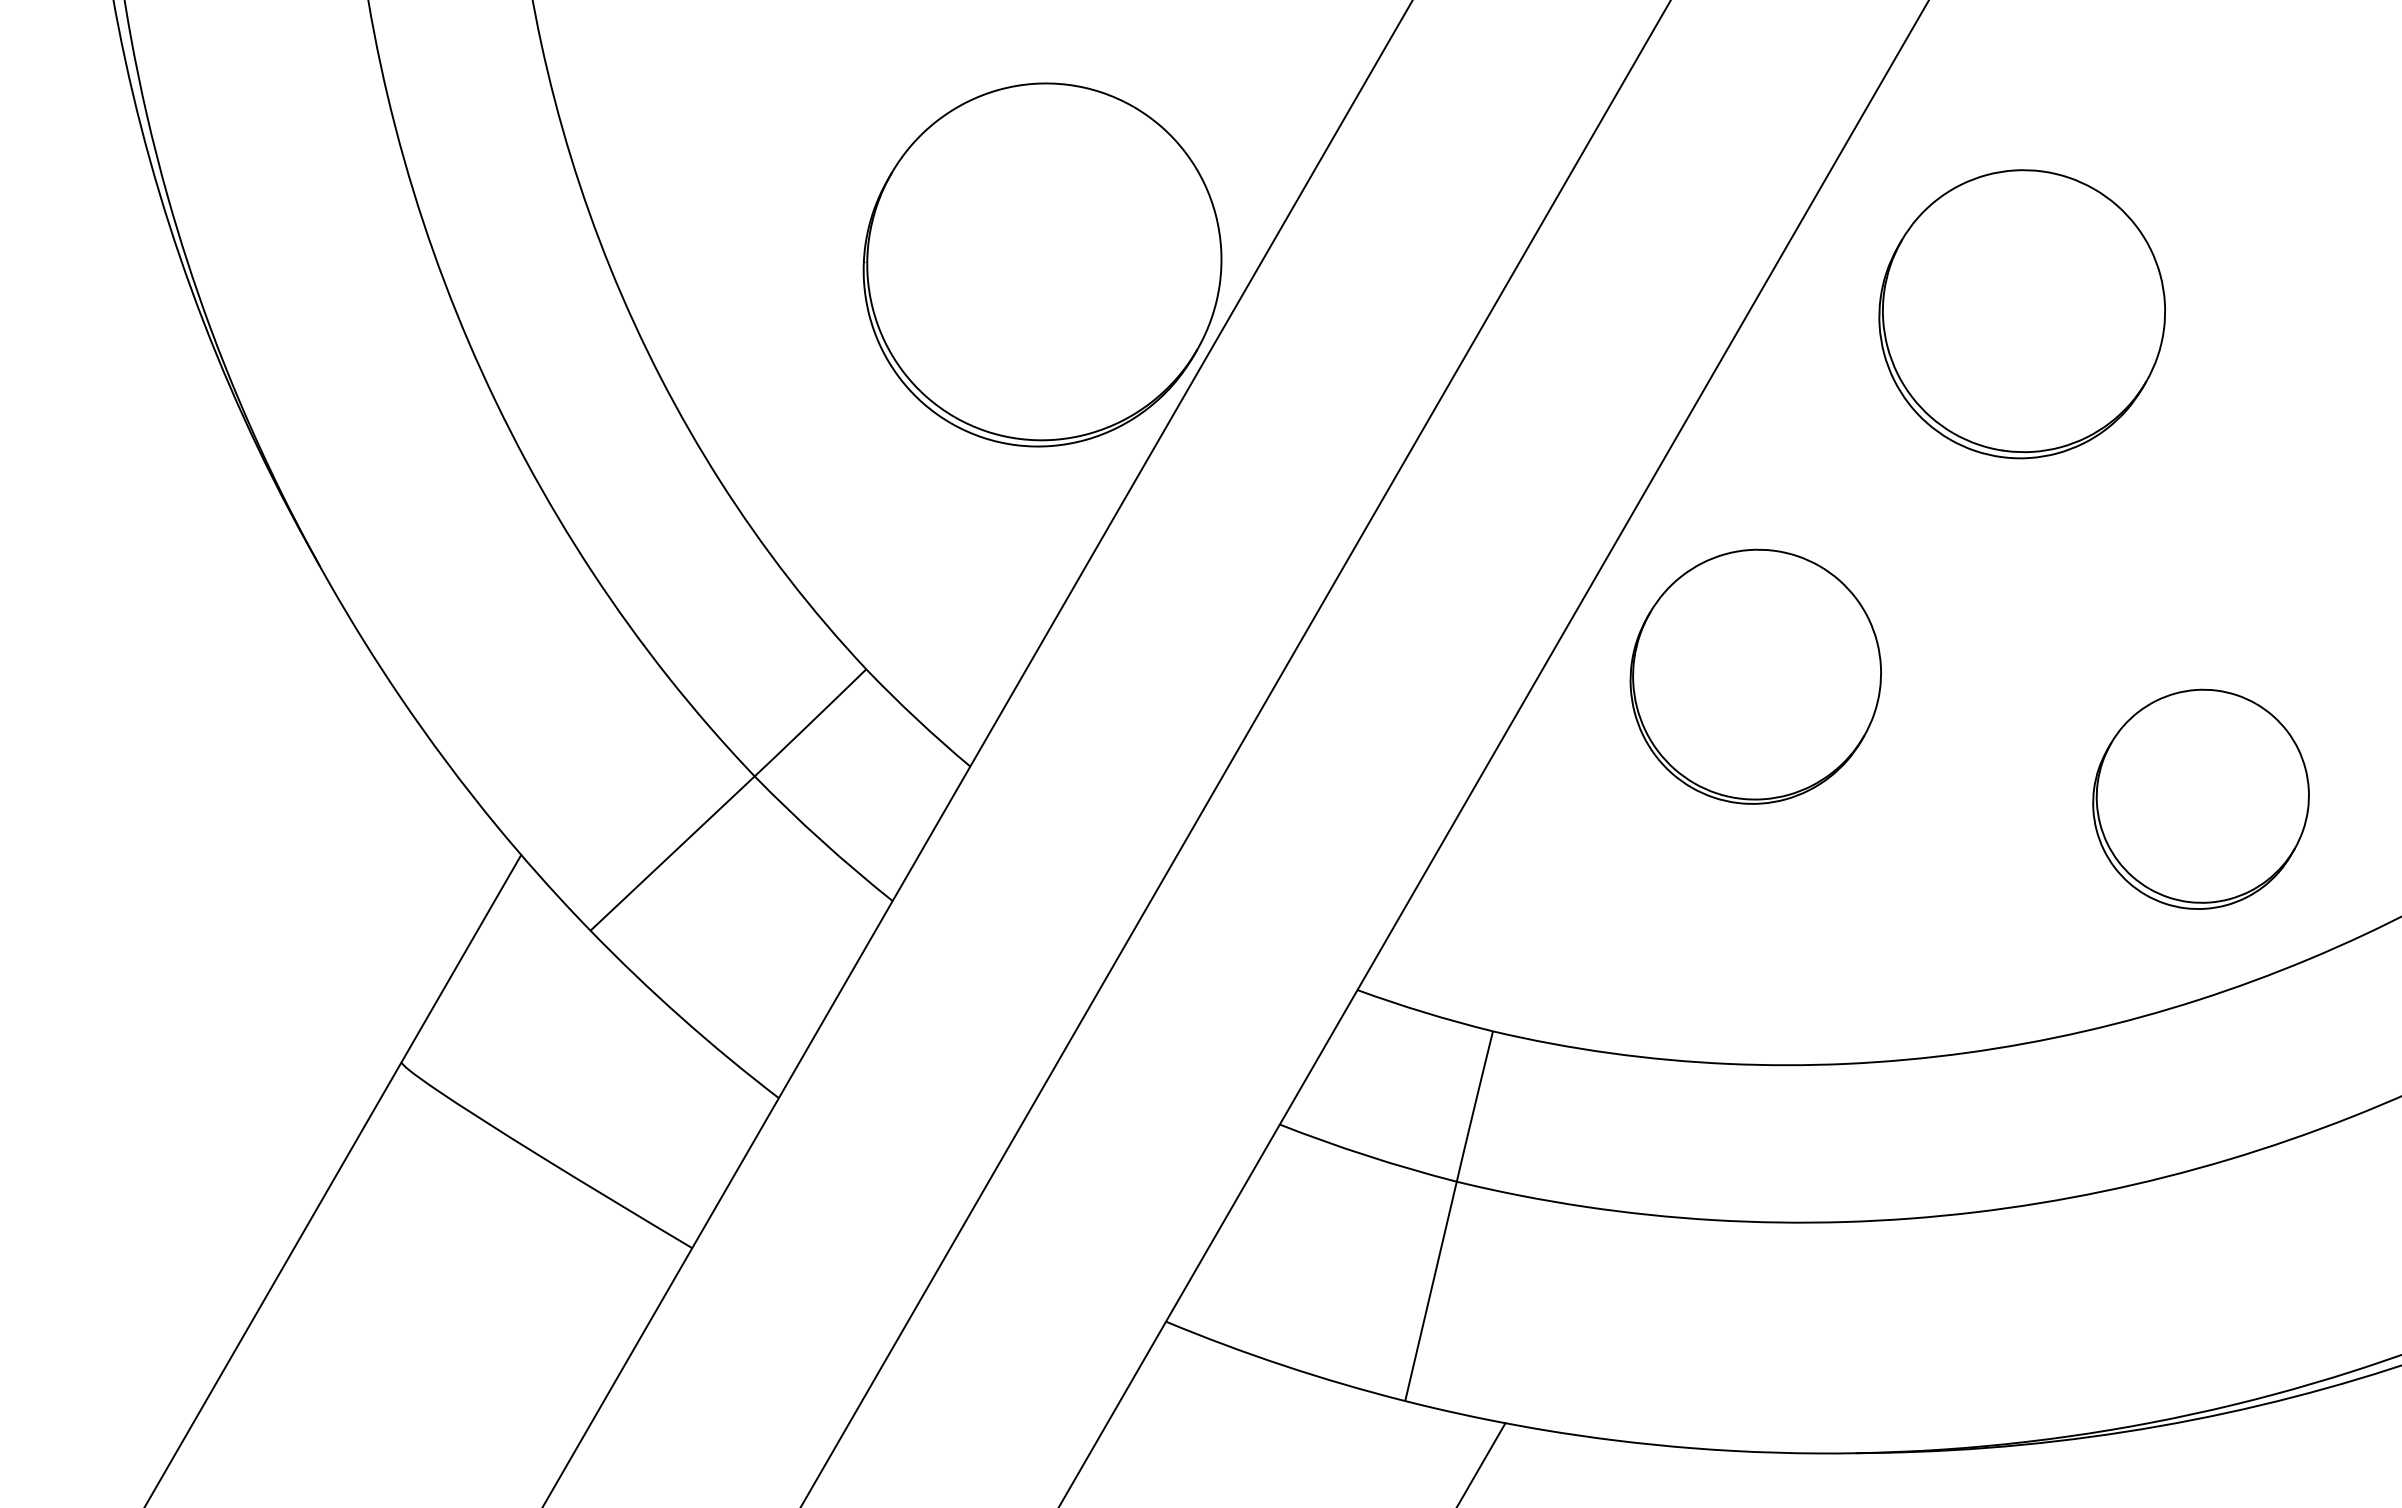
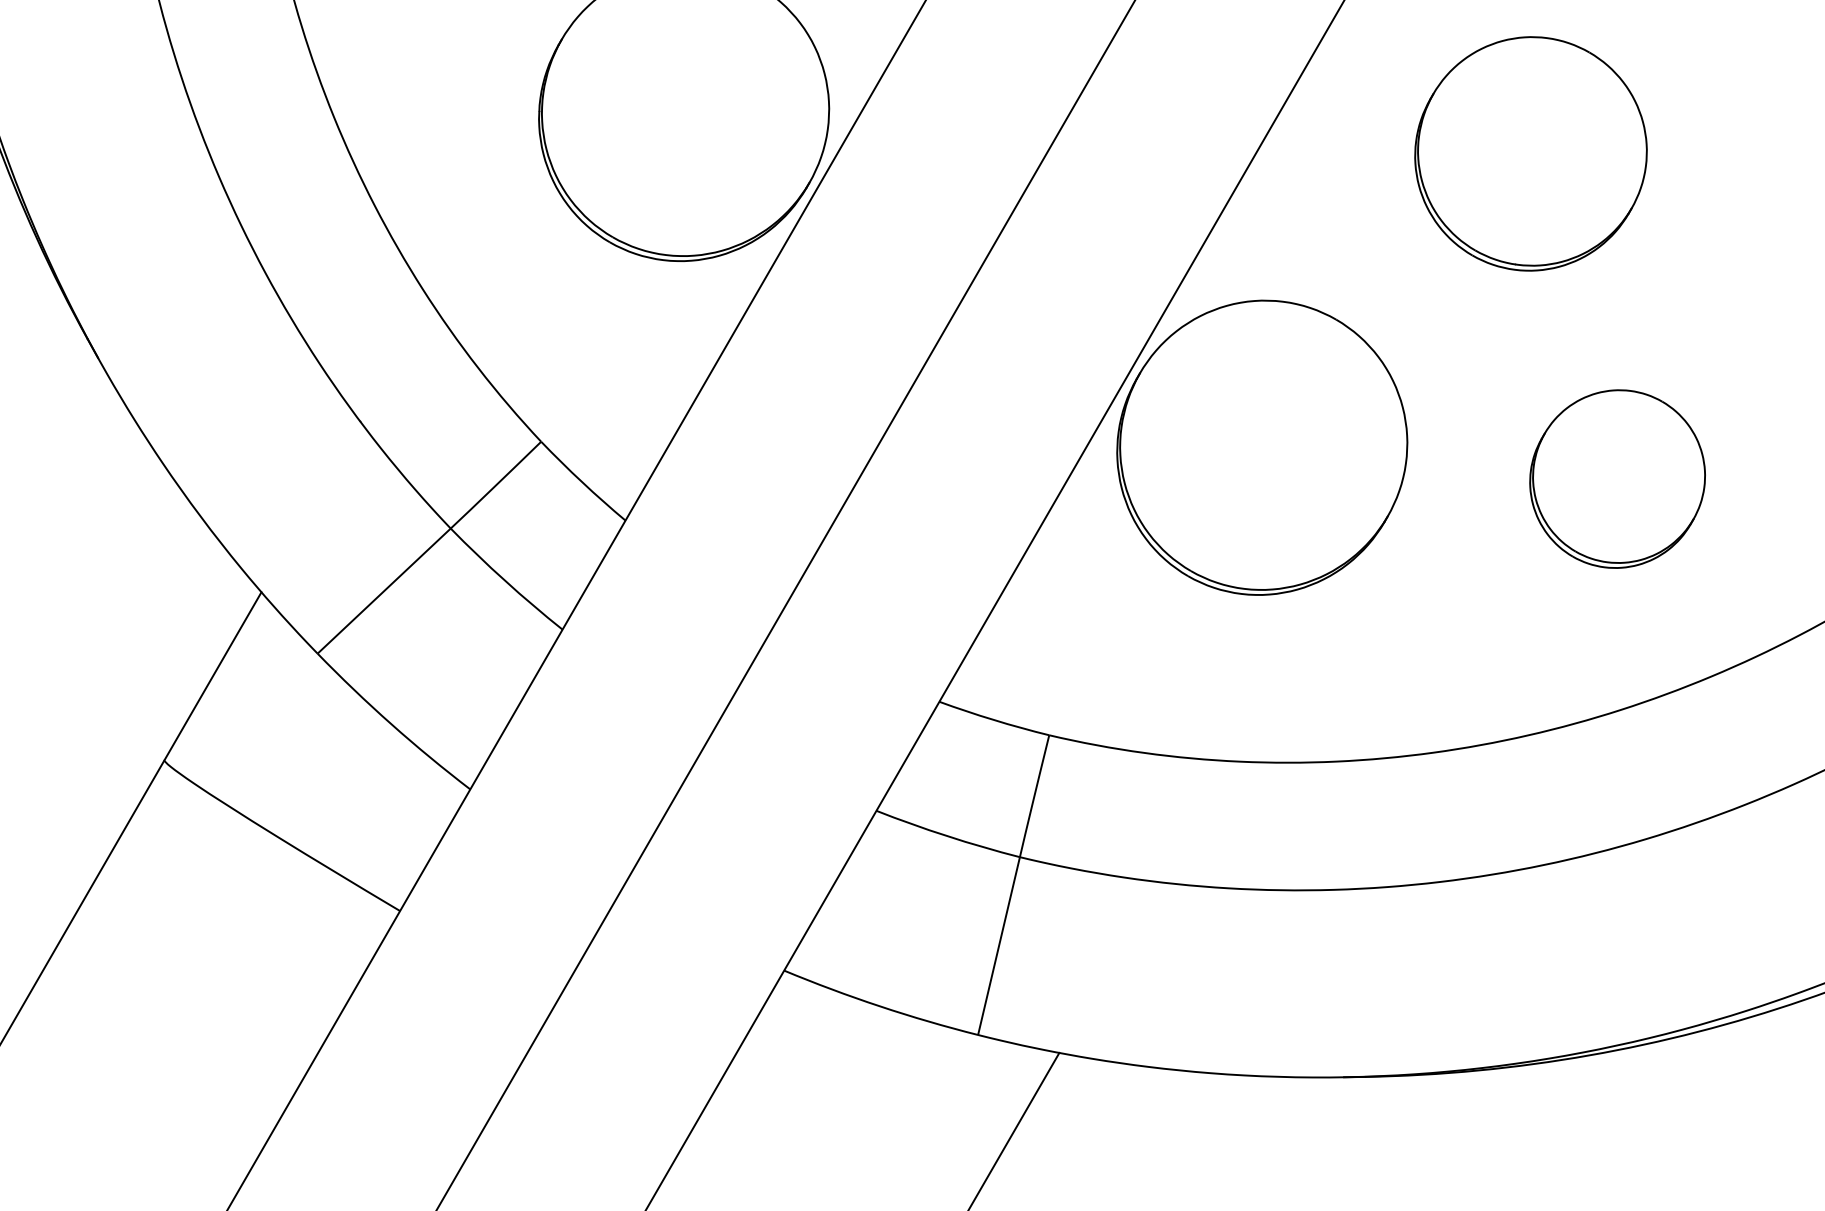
part: (2022, 314) -> (1531, 154), moved
part: (1755, 676) -> (1262, 447), size x1.43
part: (2200, 798) -> (1617, 478), moved

